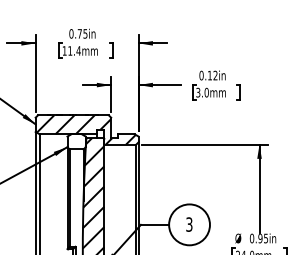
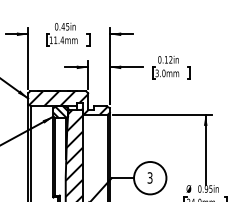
text: (79, 33) -> (63, 26), 0.75in -> 0.45in
hatch: (76, 141) -> (60, 112), added

